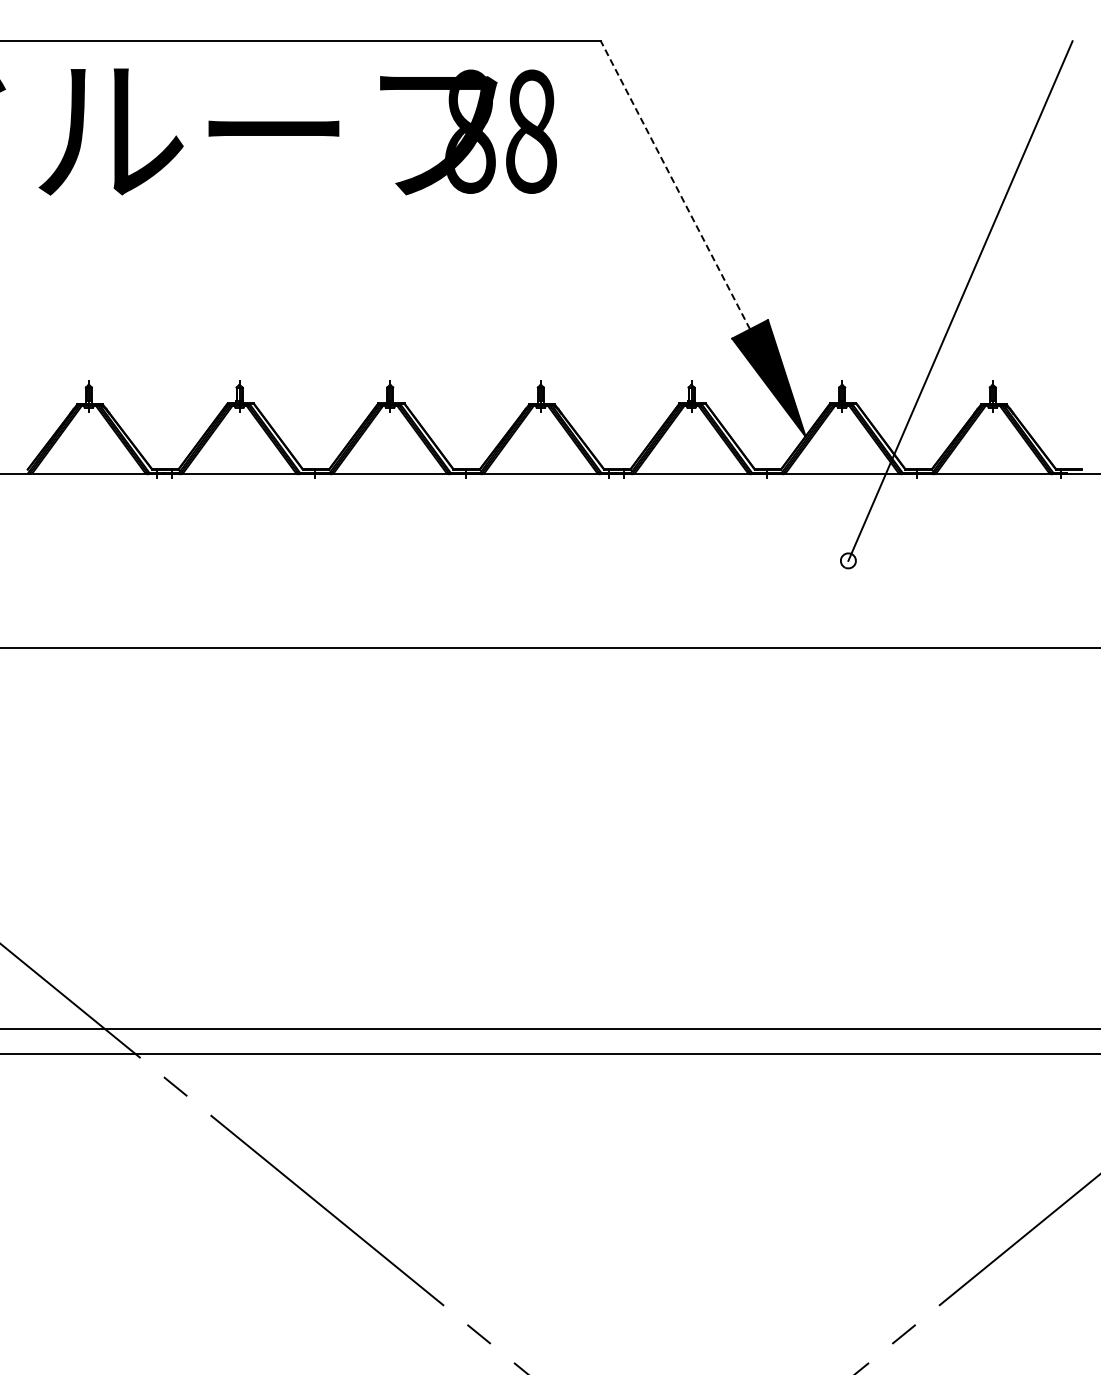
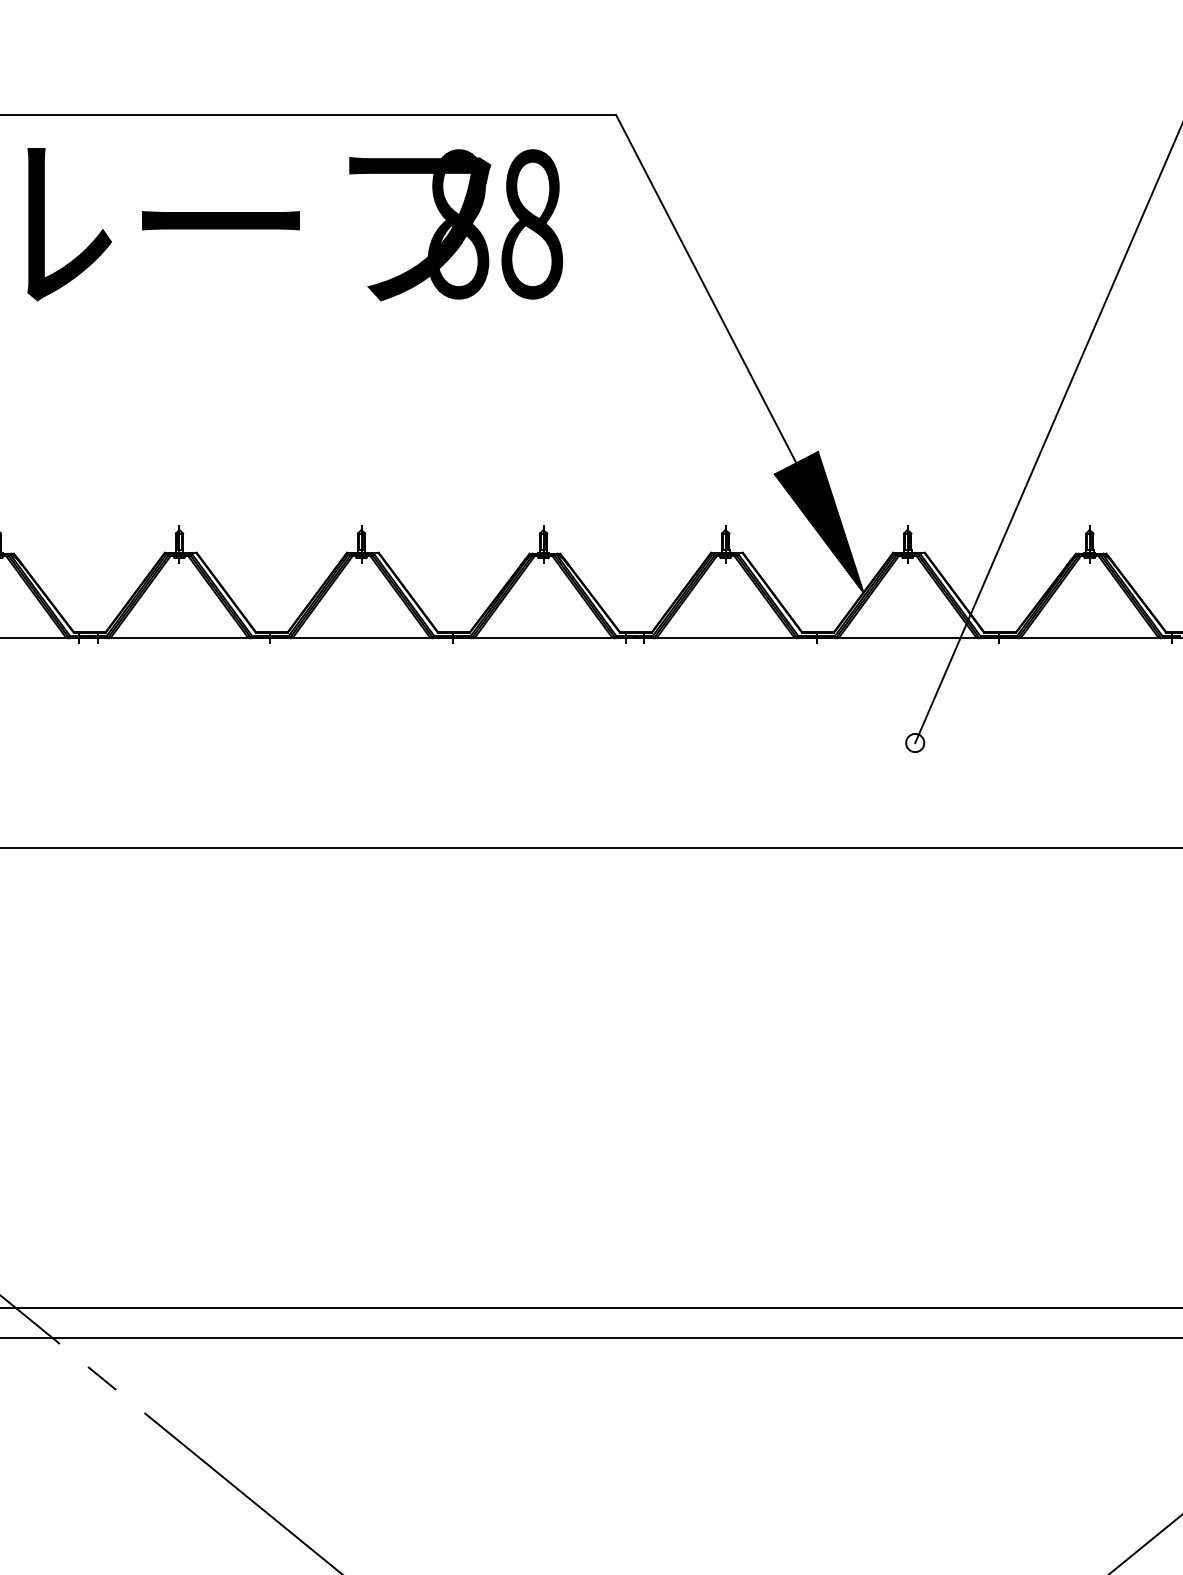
line: (675, 184) -> (706, 288), dashed -> solid

